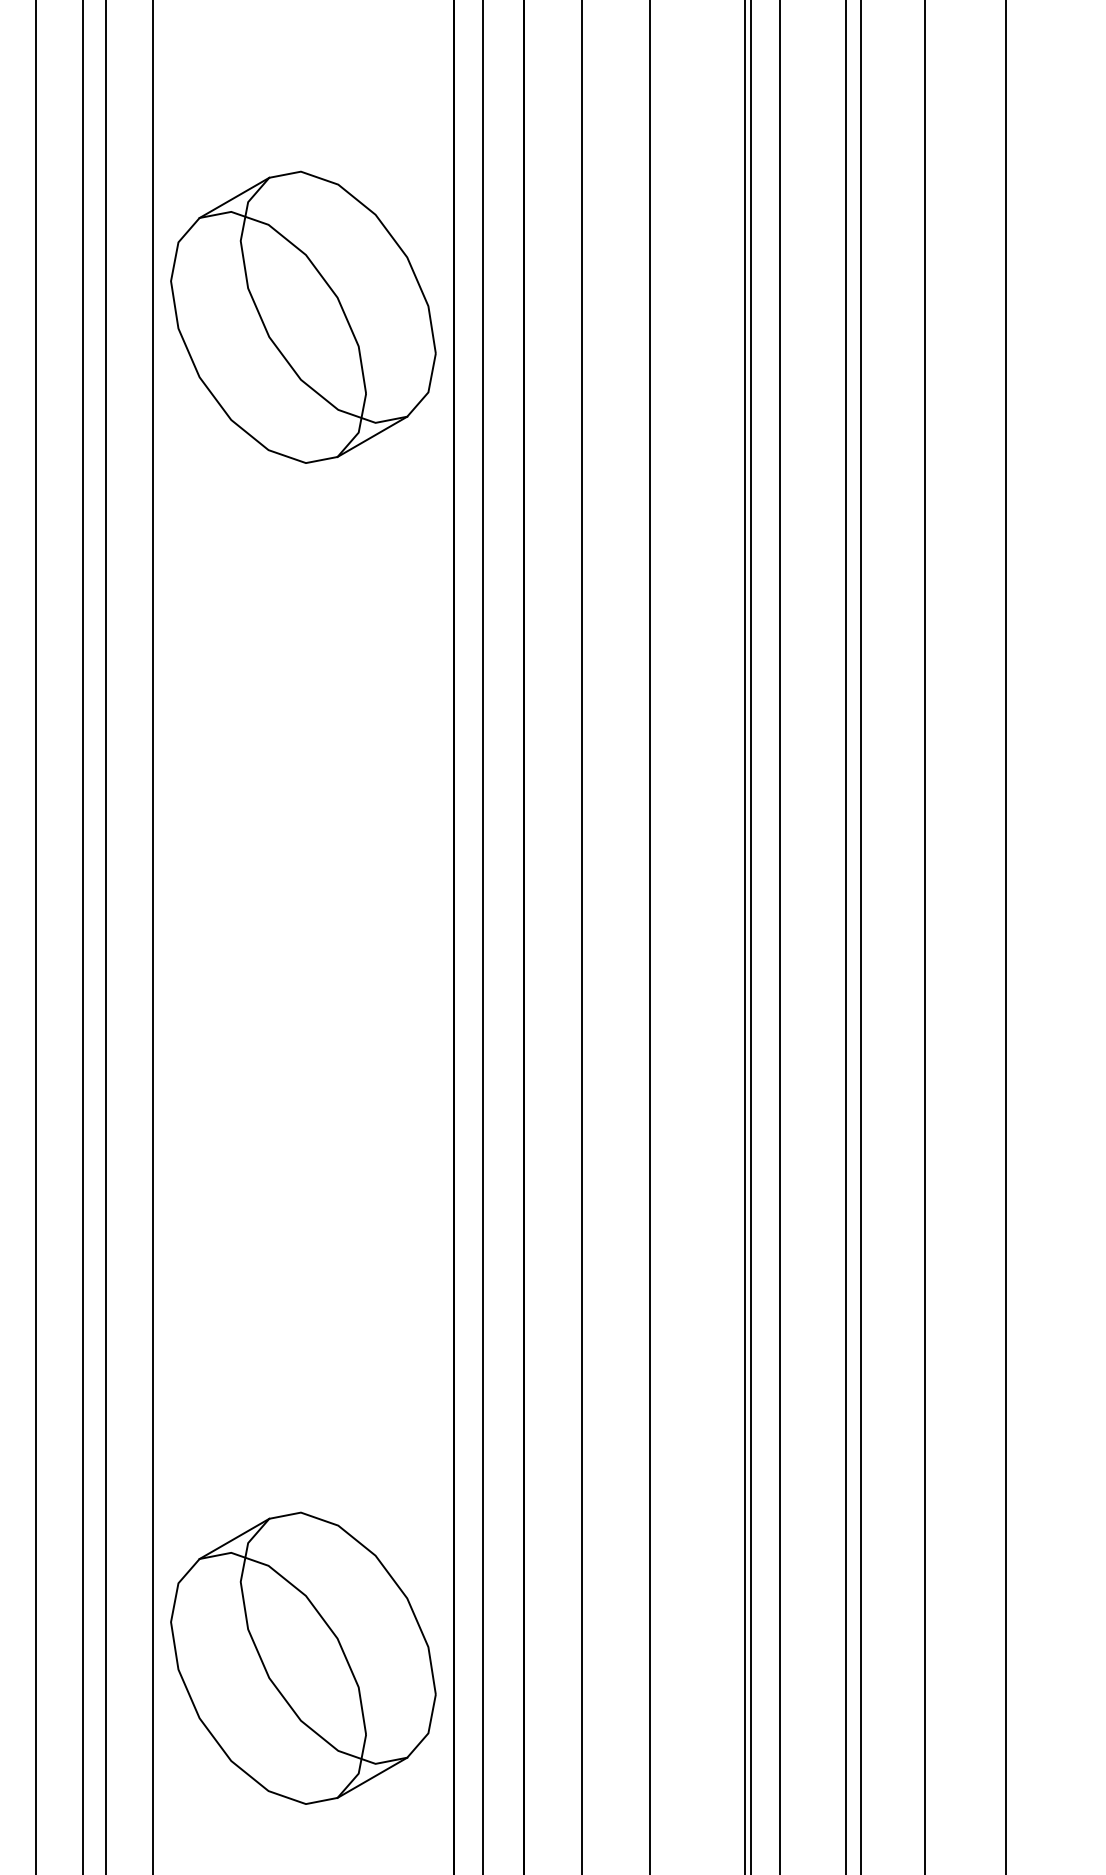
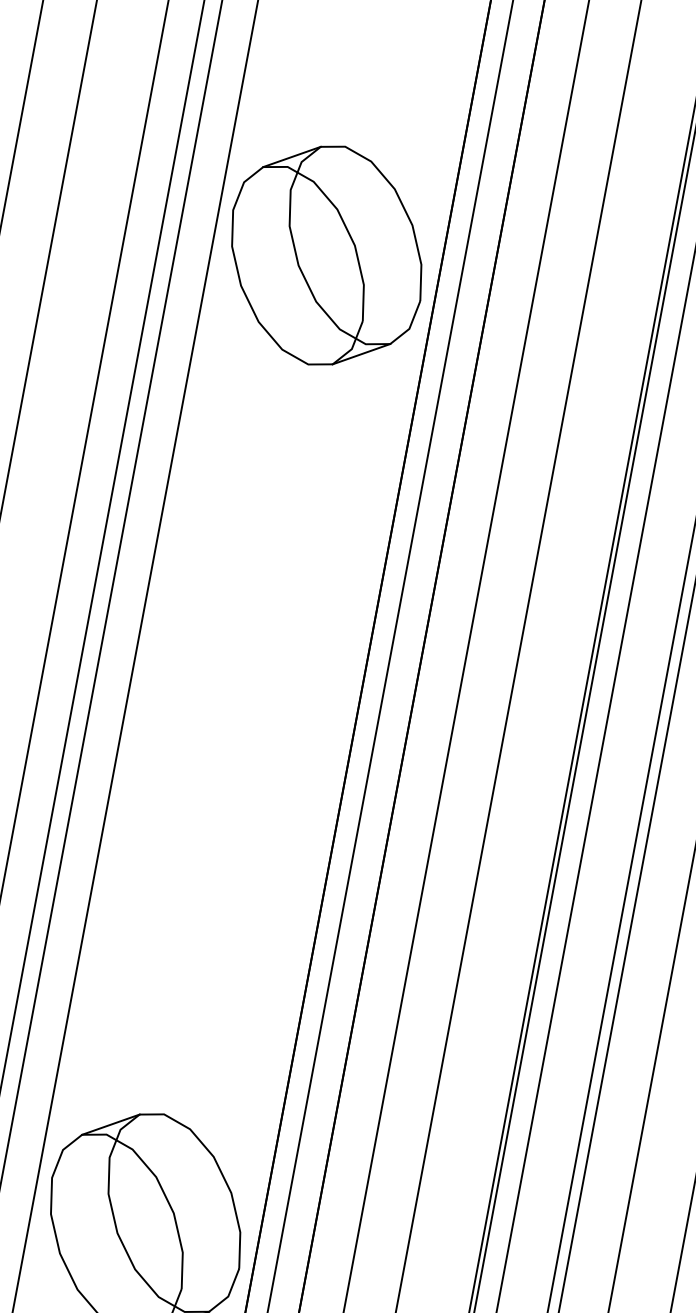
part: (303, 316) -> (326, 254), moved

